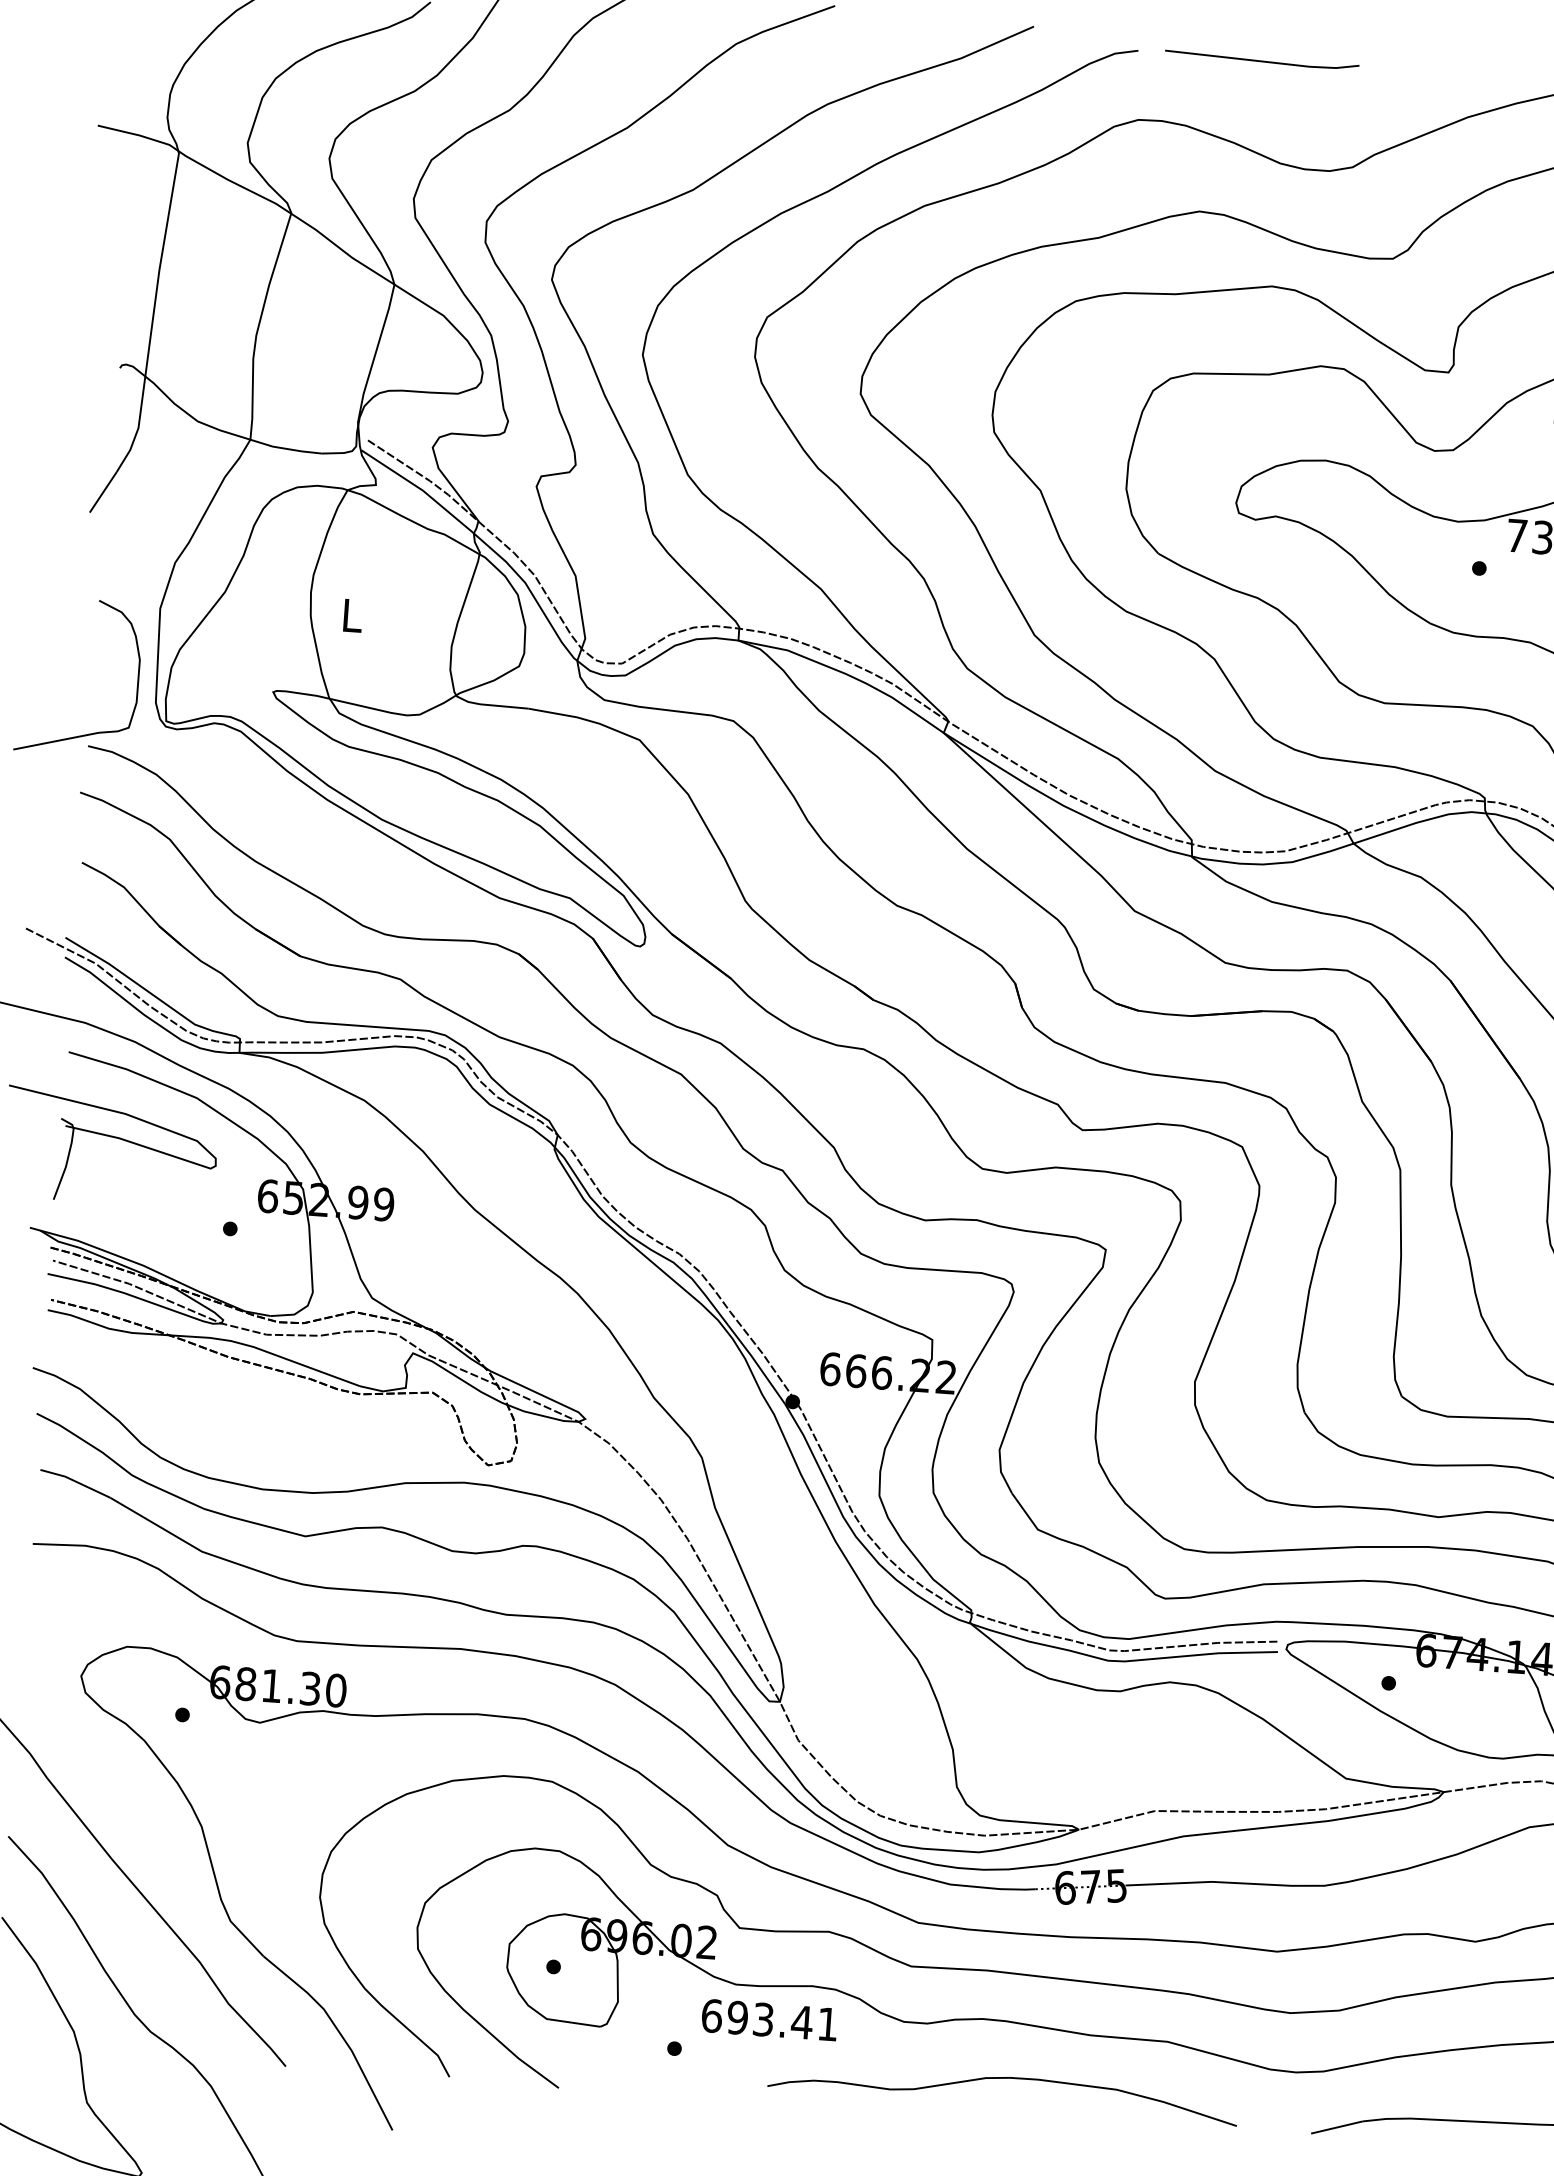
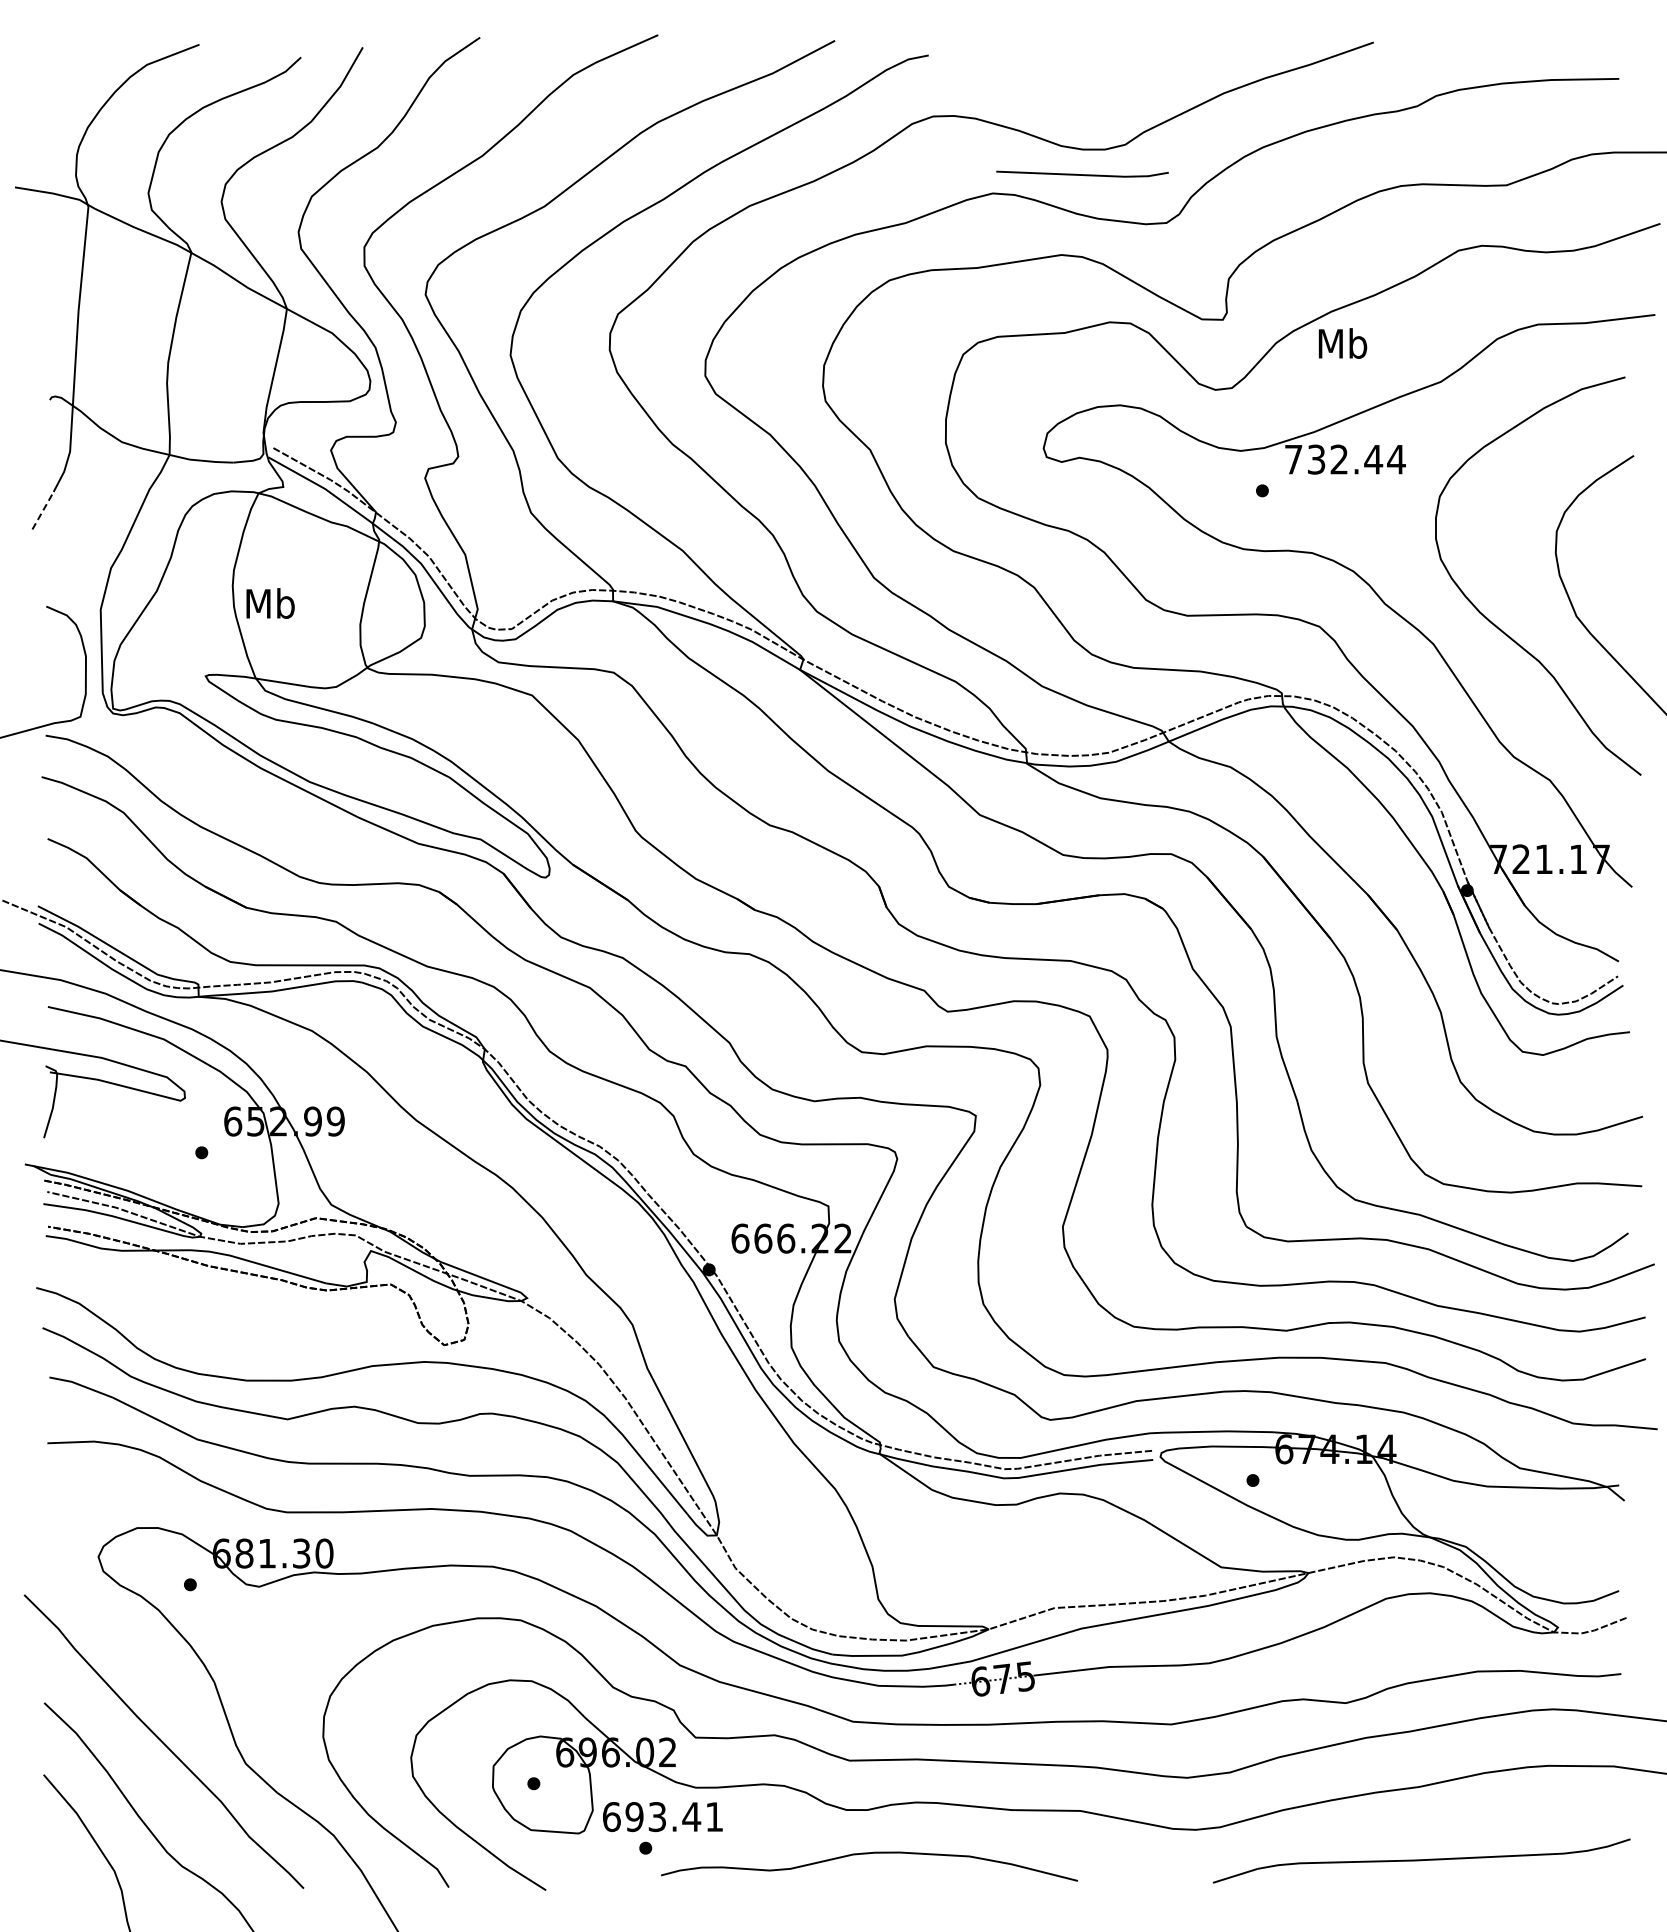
line: (1262, 60) -> (1082, 174), moved
line: (103, 492) -> (43, 510), solid -> dashed
text: (352, 615) -> (270, 603), L -> Mb
text: (769, 2020) -> (662, 1817), moved
curve: (1002, 2079) -> (868, 1854), moved

